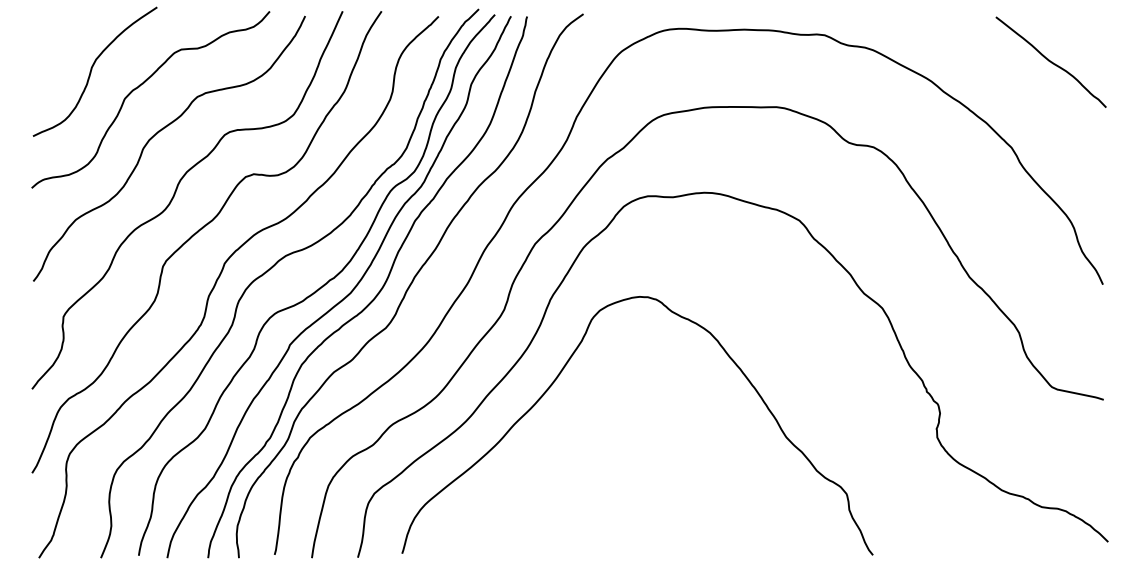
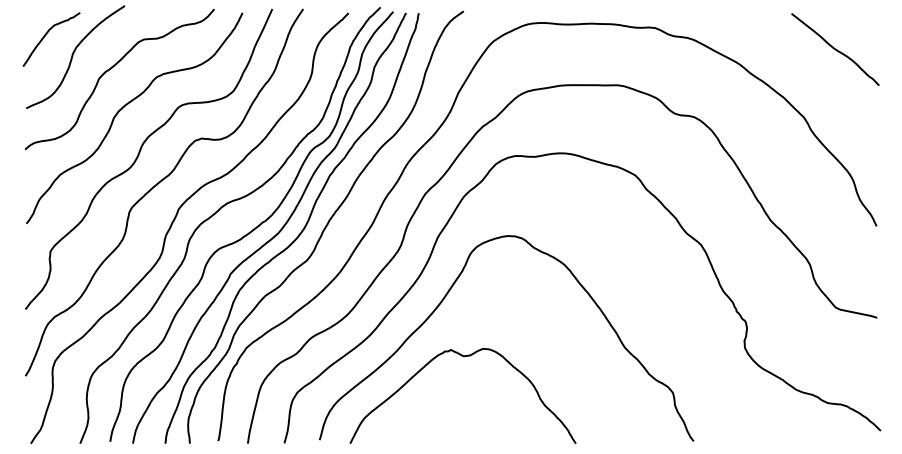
curve: (57, 45) -> (45, 36), added
curve: (582, 448) -> (462, 356), added

